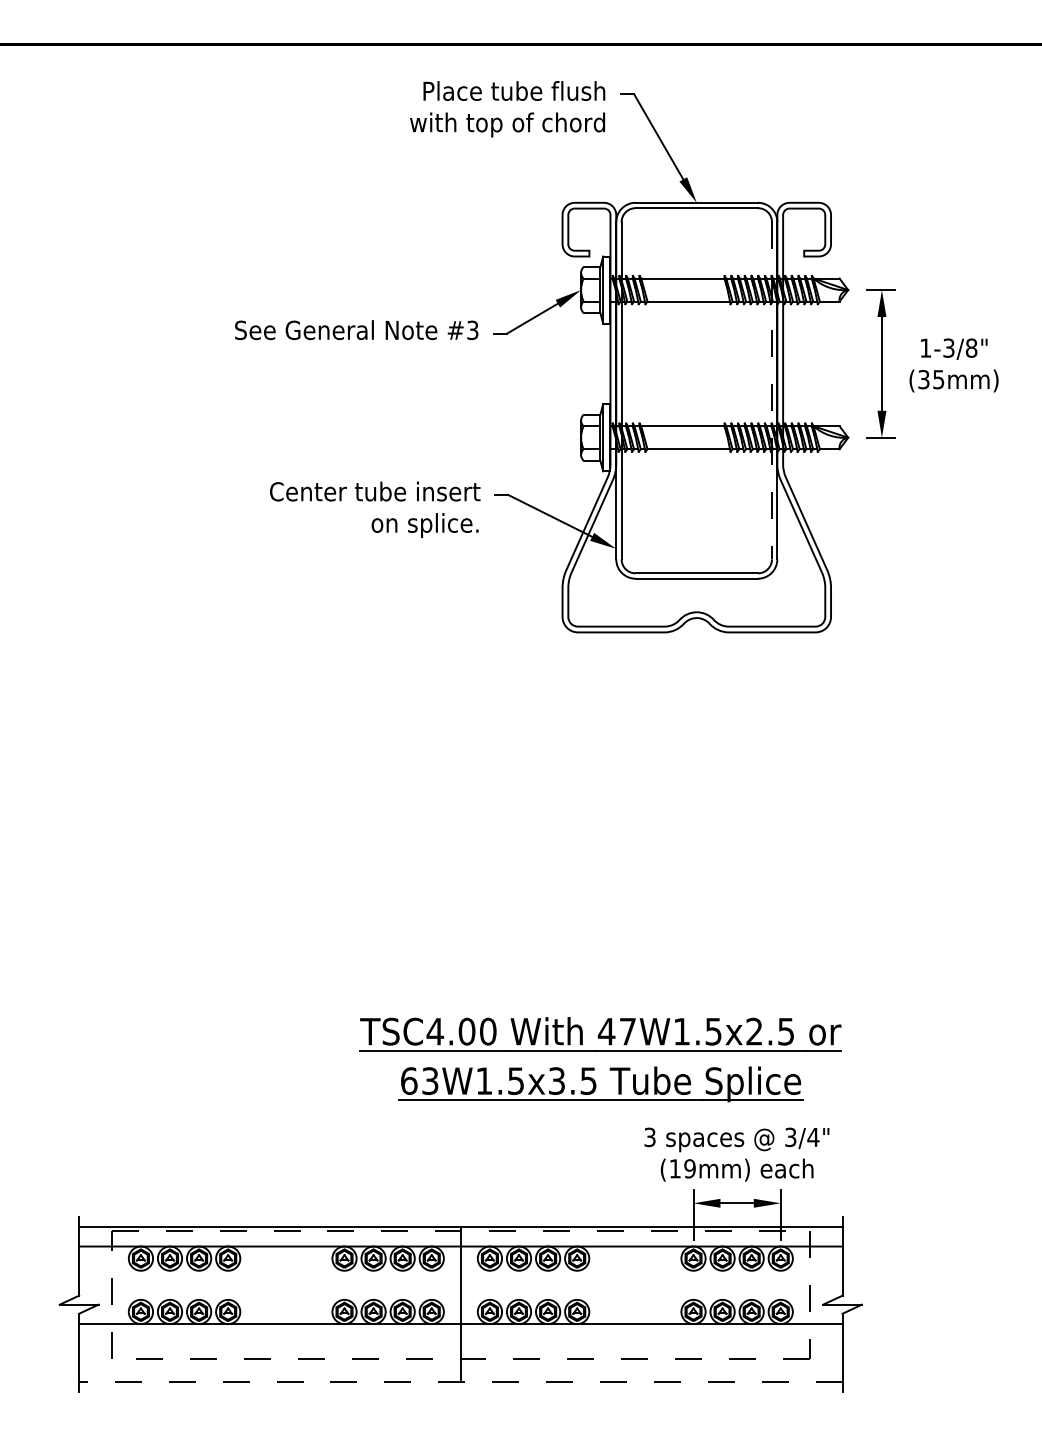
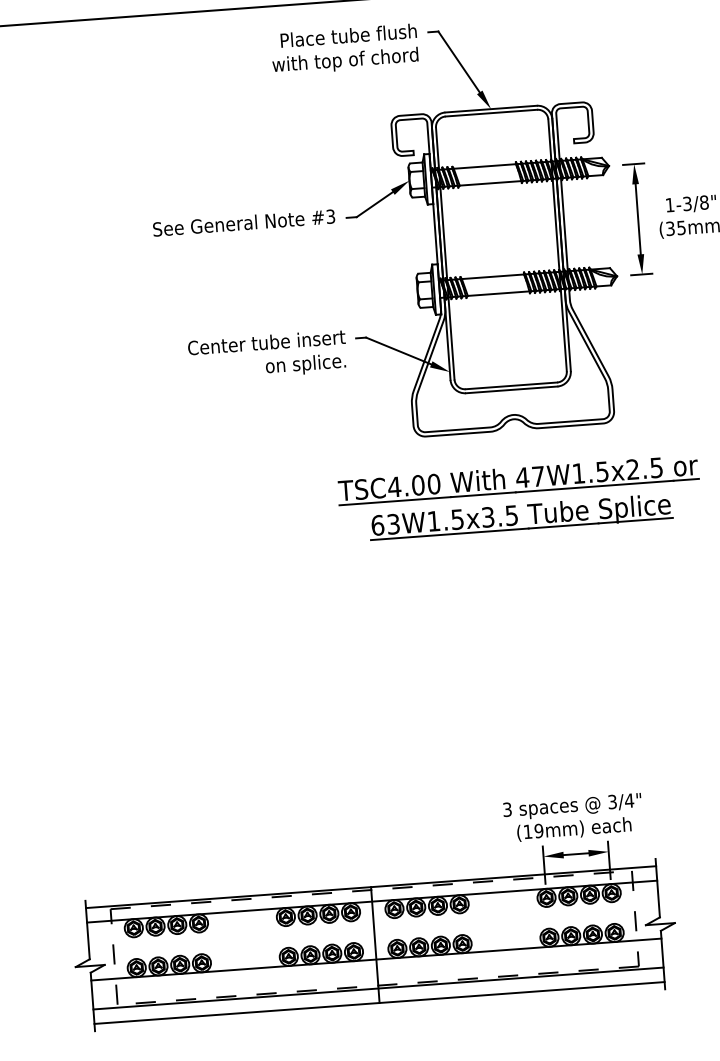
line: (771, 390) -> (557, 245), dashed -> solid
part: (600, 1051) -> (519, 492), moved
line: (460, 1362) -> (378, 988), added
line: (460, 1382) -> (379, 1003), dashed -> solid

